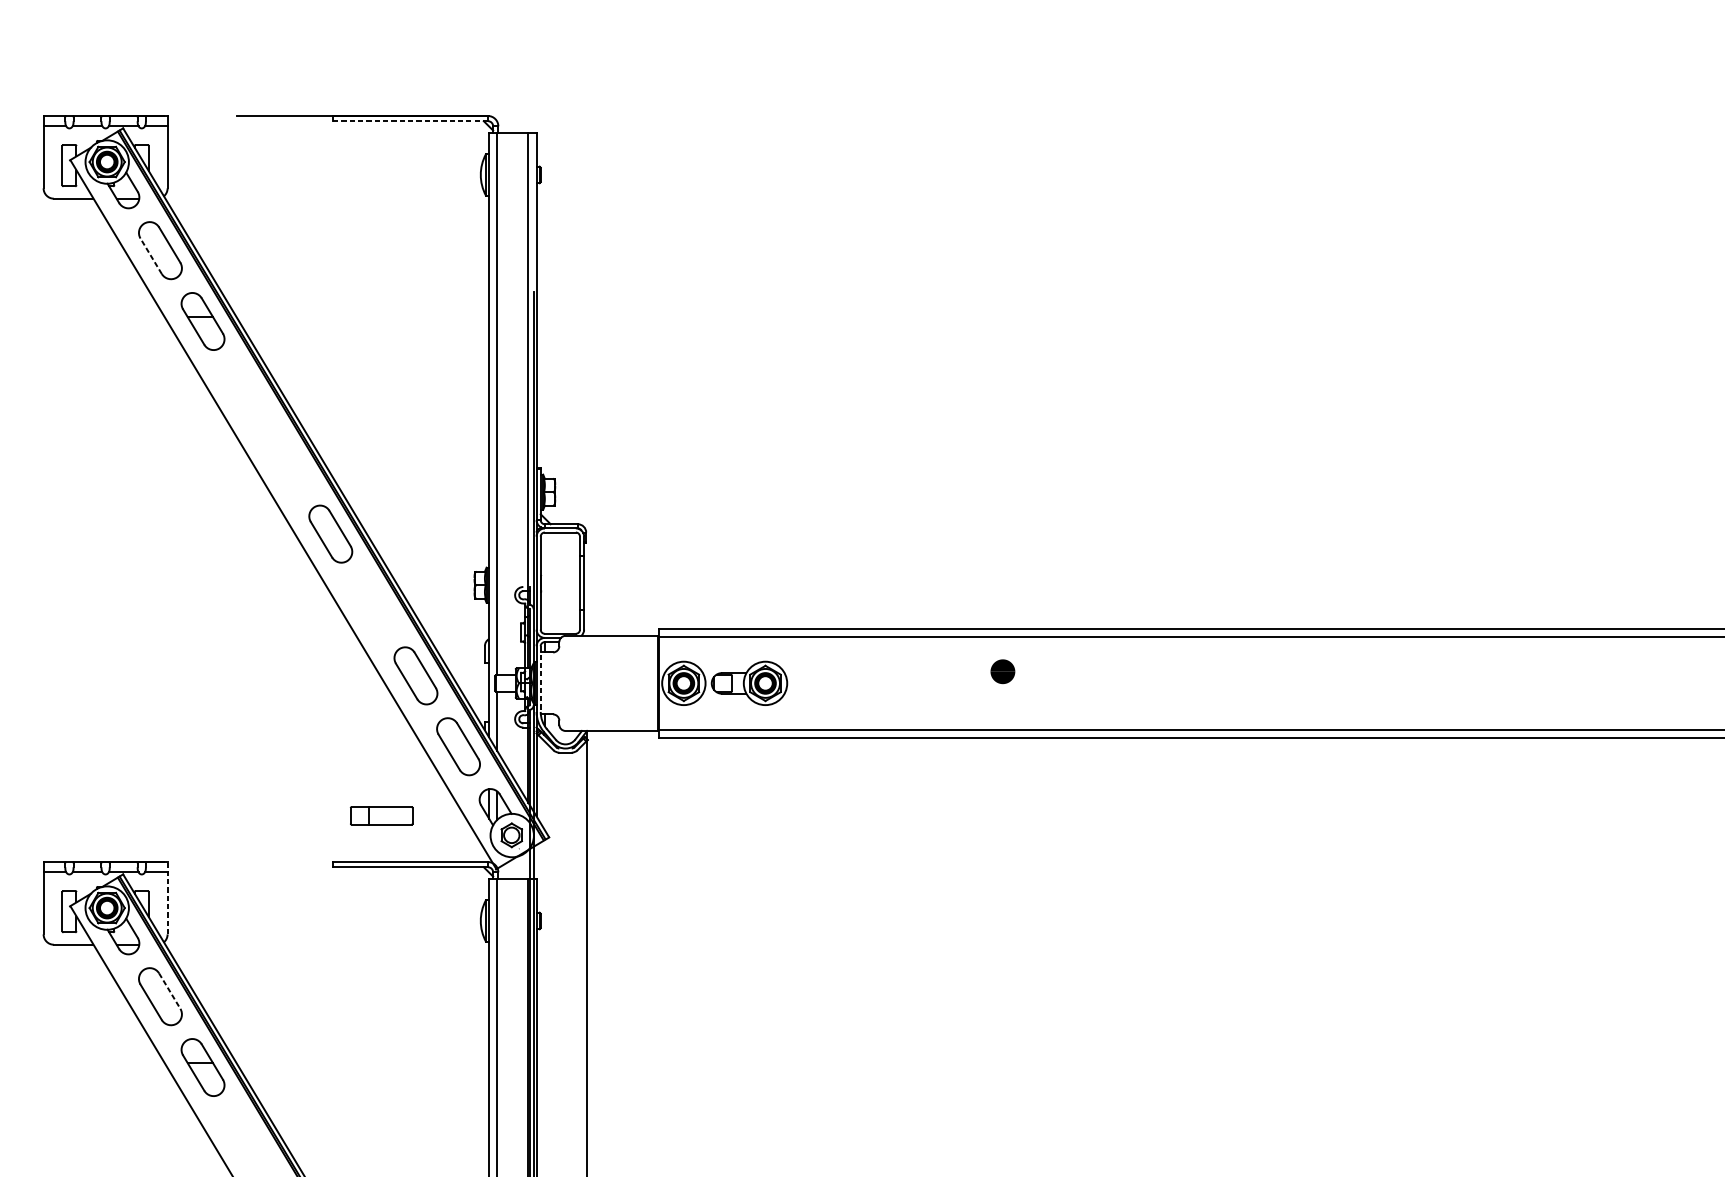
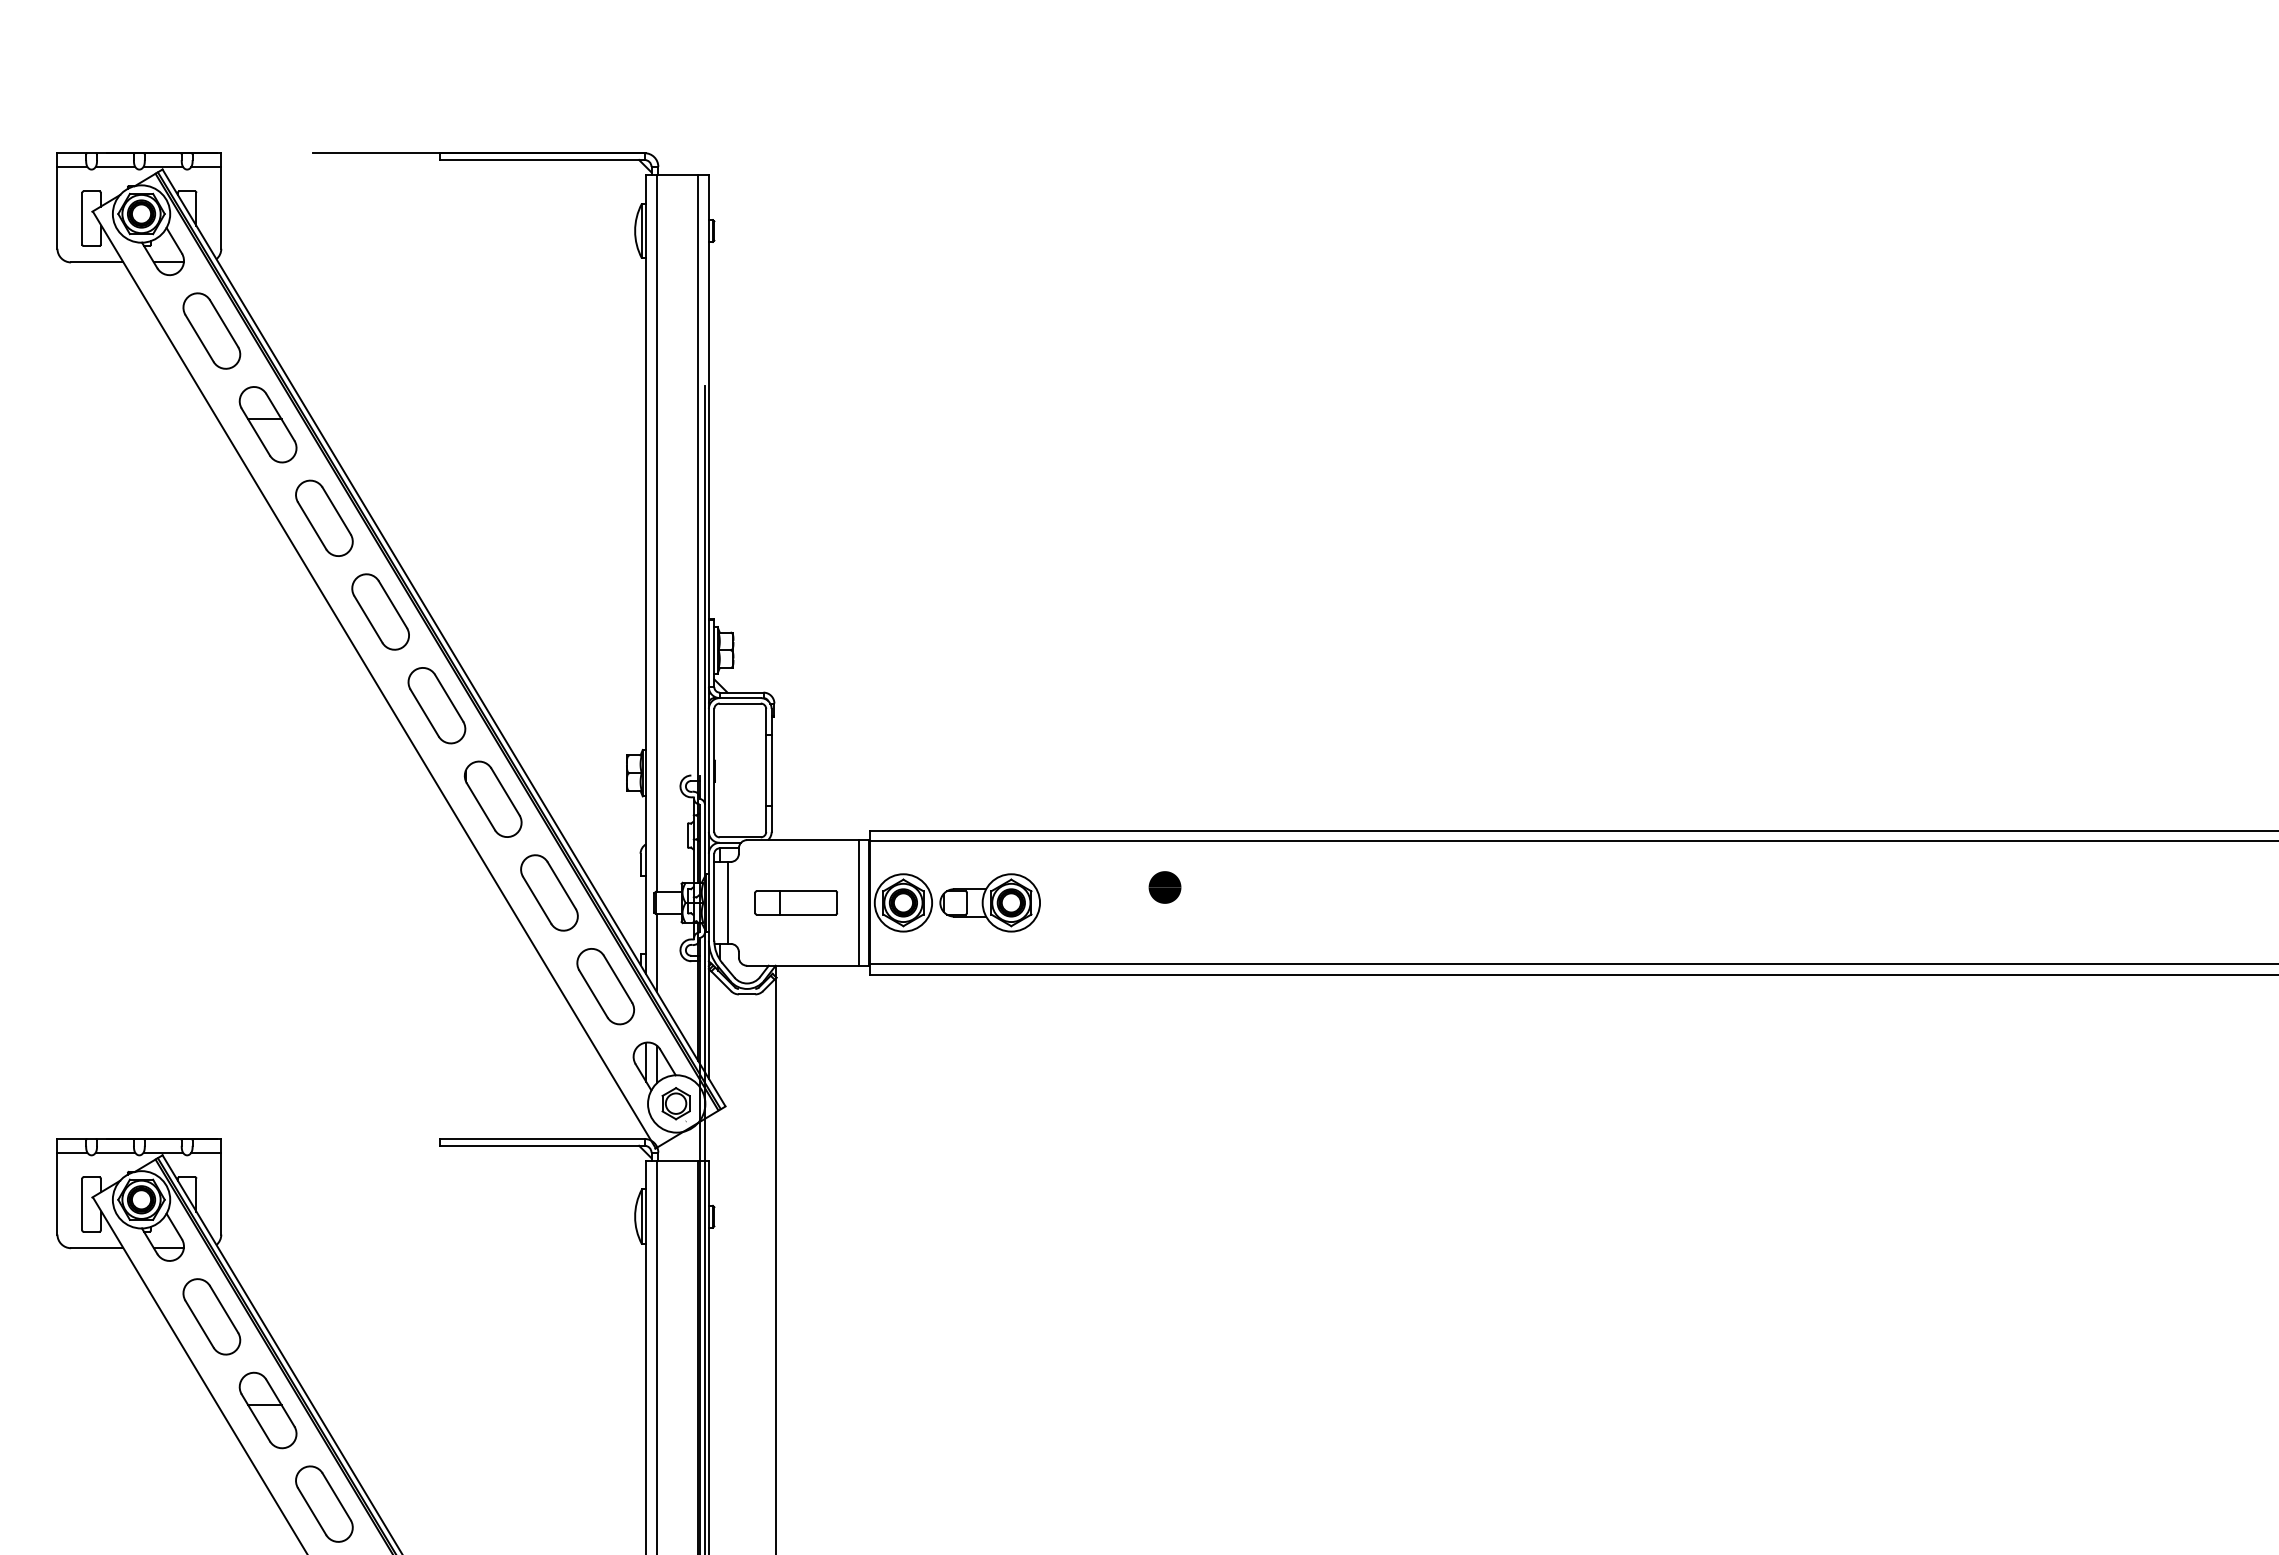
line: (410, 121) -> (542, 160), dashed -> solid
line: (151, 256) -> (199, 338), dashed -> solid
part: (245, 391) -> (324, 517), added
part: (288, 462) -> (380, 611), added
part: (372, 604) -> (492, 798), added
part: (1002, 671) -> (1164, 887), moved
line: (540, 679) -> (714, 897), dashed -> solid
line: (550, 683) -> (727, 902), added
line: (650, 683) -> (859, 902), added
part: (381, 815) -> (795, 902), moved
line: (167, 898) -> (221, 1186), dashed -> solid
line: (170, 991) -> (224, 1309), dashed -> solid
part: (245, 1137) -> (324, 1503), added

